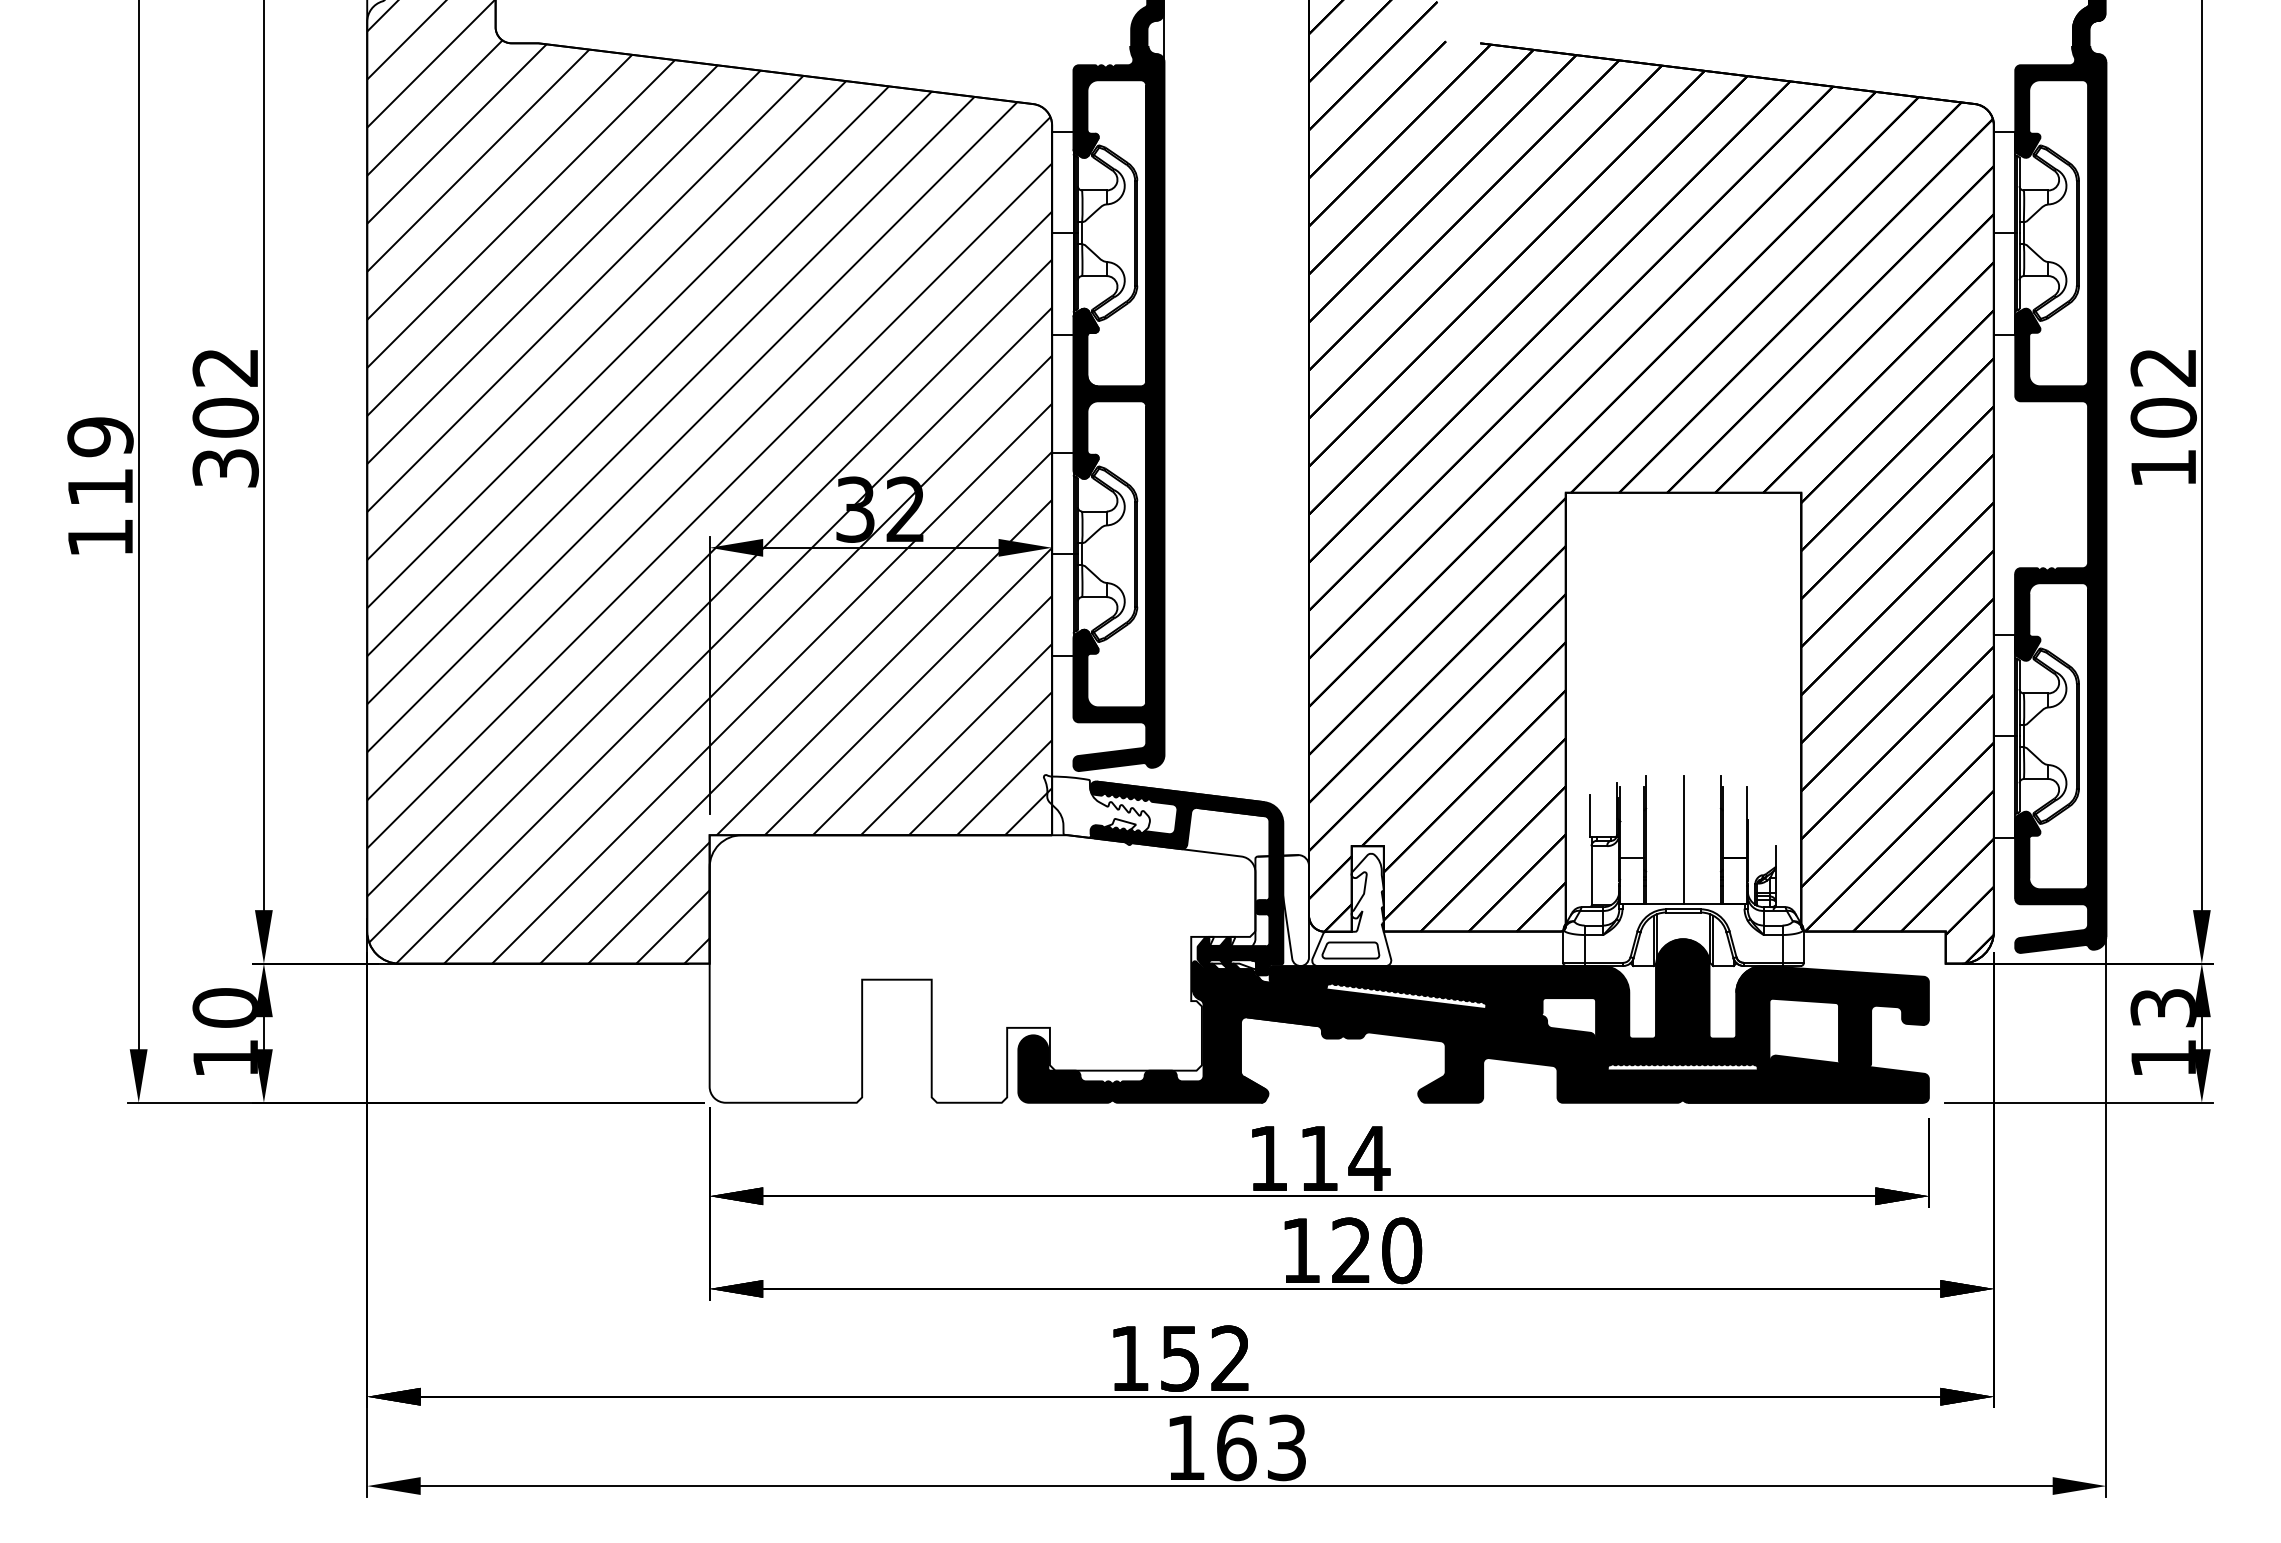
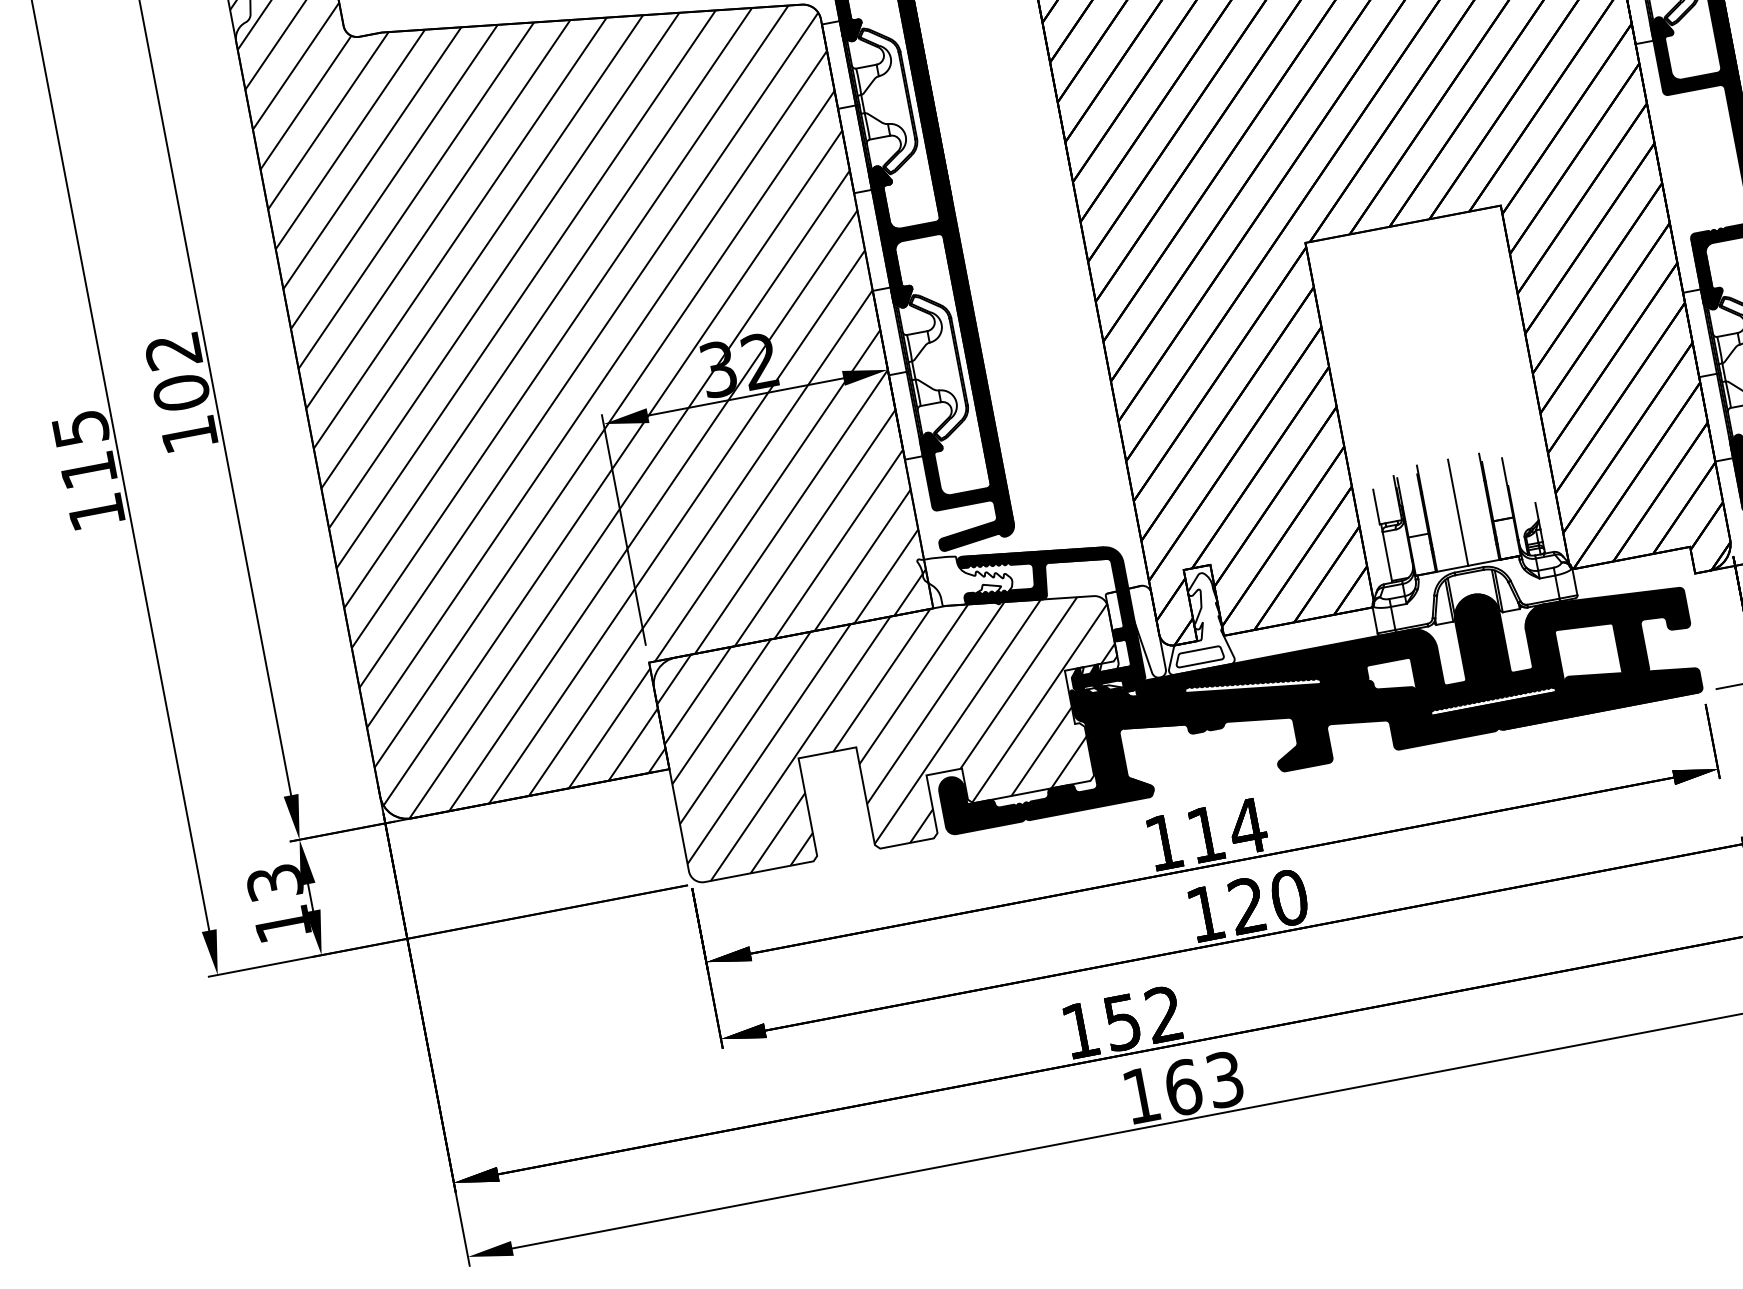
text: (100, 437) -> (80, 428), 119 -> 115
text: (225, 468) -> (189, 434), 302 -> 102
hatch: (982, 968) -> (896, 730), added
text: (225, 1007) -> (274, 882), 10 -> 13

